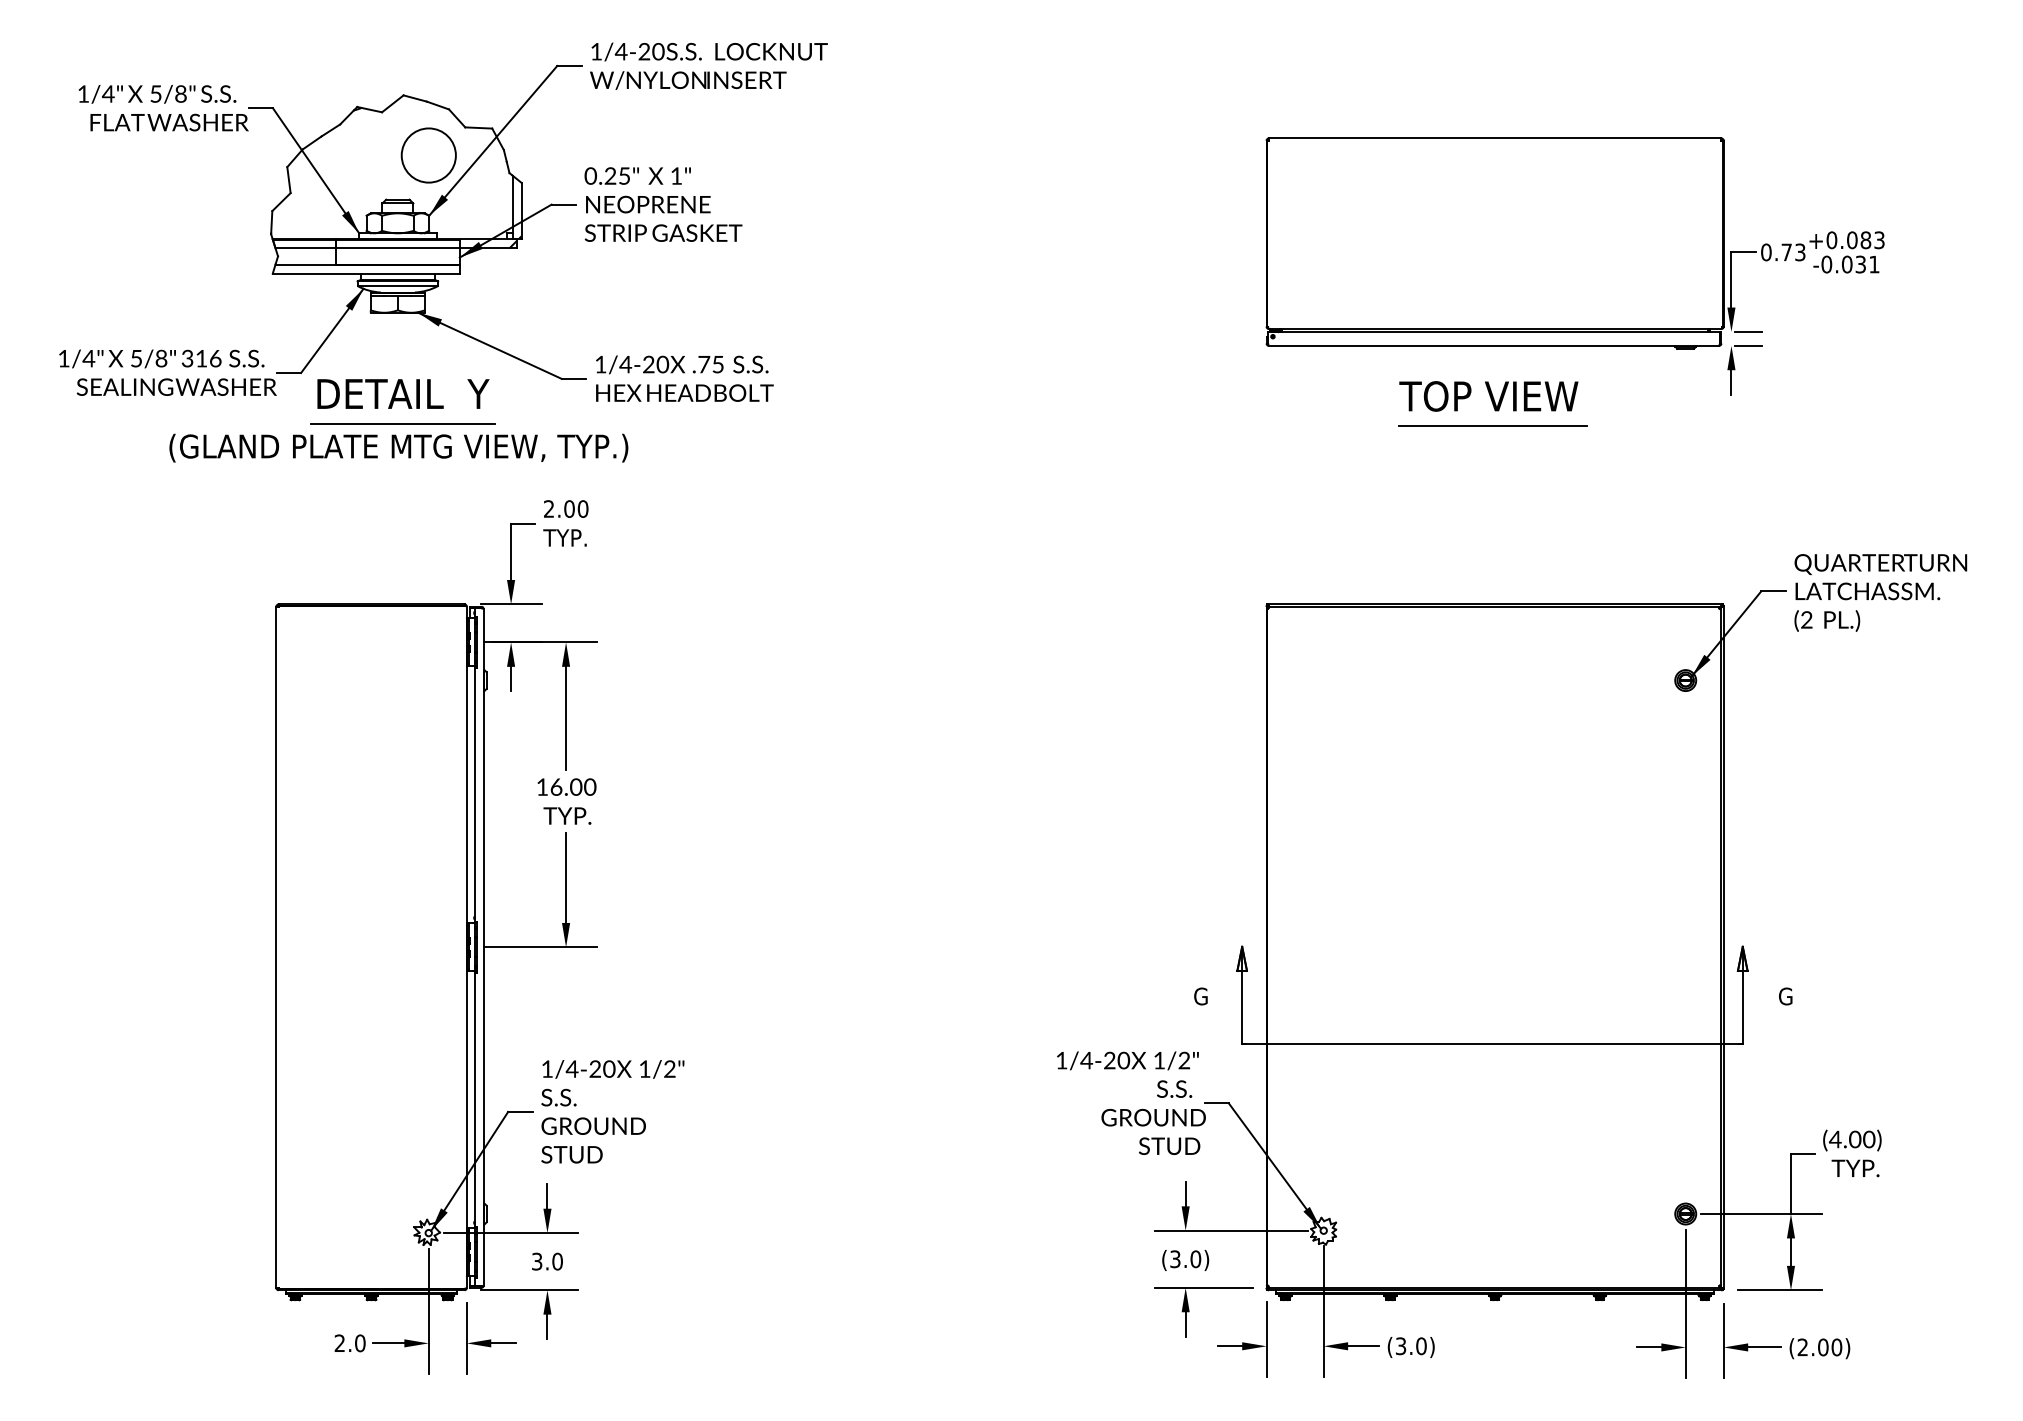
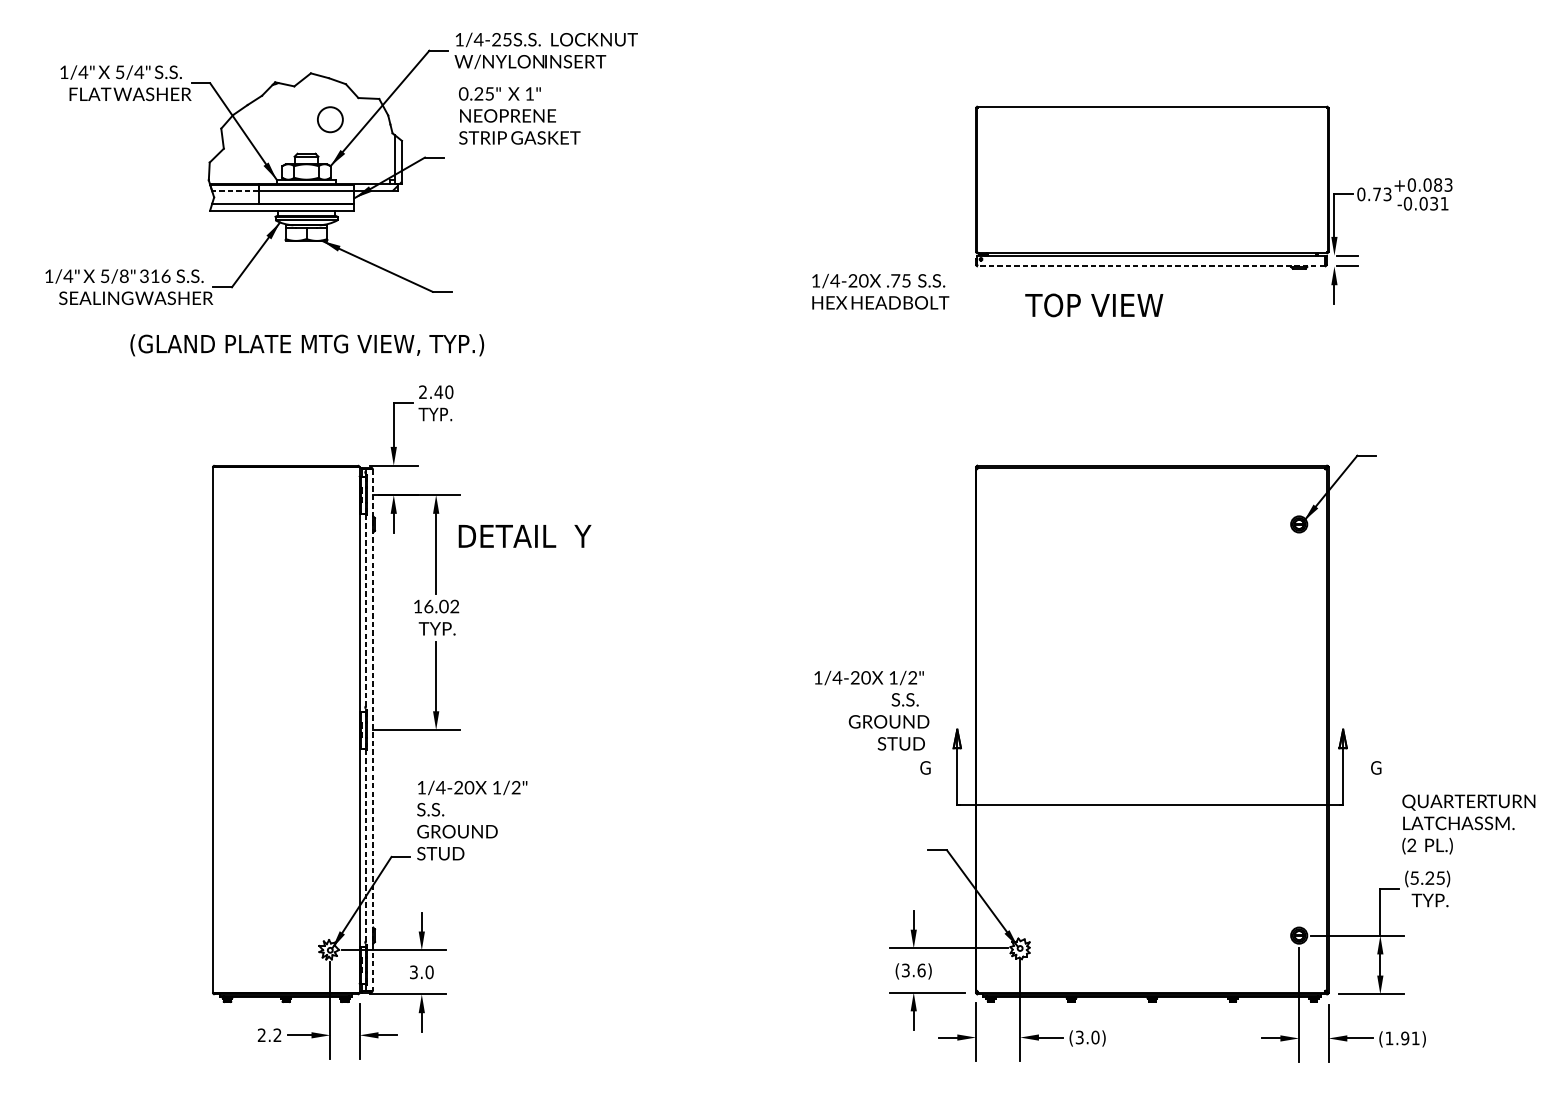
text: (658, 51) -> (507, 39), 1/4-20 -> 1/4-25
text: (180, 93) -> (138, 71), 5/8" -> 5/4"
circle: (428, 155) -> (330, 119), size x0.6
text: (663, 204) -> (519, 115), moved
line: (305, 248) -> (235, 191), solid -> dashed
line: (1493, 345) -> (1151, 266), solid -> dashed
text: (684, 378) -> (880, 291), moved
text: (403, 393) -> (525, 535), moved
text: (1488, 396) -> (1093, 305), moved
line: (402, 424) -> (310, 327), removed
line: (1492, 425) -> (1150, 327), removed
text: (569, 508) -> (438, 391), 2.00 -> 2.40
text: (1880, 592) -> (1468, 824), moved
text: (590, 786) -> (454, 606), 16.00 -> 16.02
line: (474, 794) -> (365, 612), solid -> dashed
line: (483, 947) -> (372, 730), solid -> dashed
line: (474, 1099) -> (365, 847), solid -> dashed
text: (1131, 1102) -> (871, 710), moved
text: (612, 1111) -> (471, 820), moved
text: (1851, 1139) -> (1426, 878), (4.00) -> (5.25)
text: (1195, 1258) -> (921, 969), (3.0) -> (3.6)
text: (360, 1343) -> (277, 1035), 2.0 -> 2.2
text: (1819, 1347) -> (1402, 1038), (2.00) -> (1.91)

